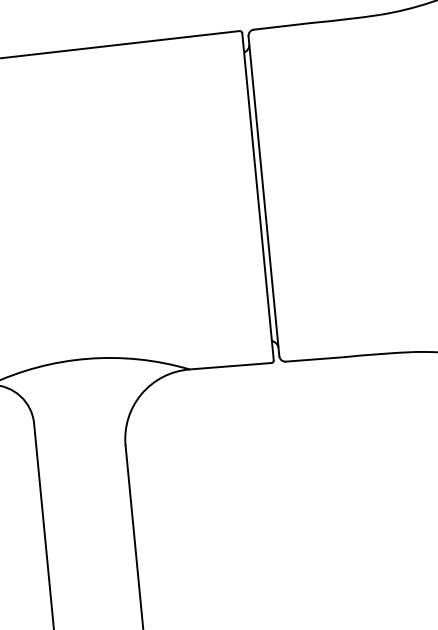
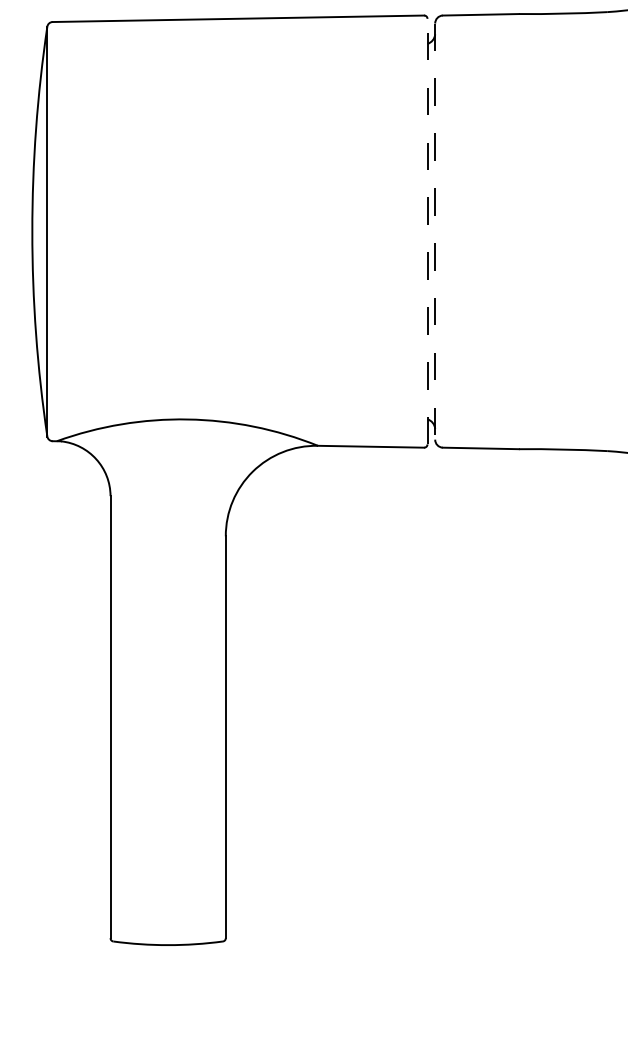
line: (257, 196) -> (427, 231), solid -> dashed
line: (264, 196) -> (435, 232), solid -> dashed

